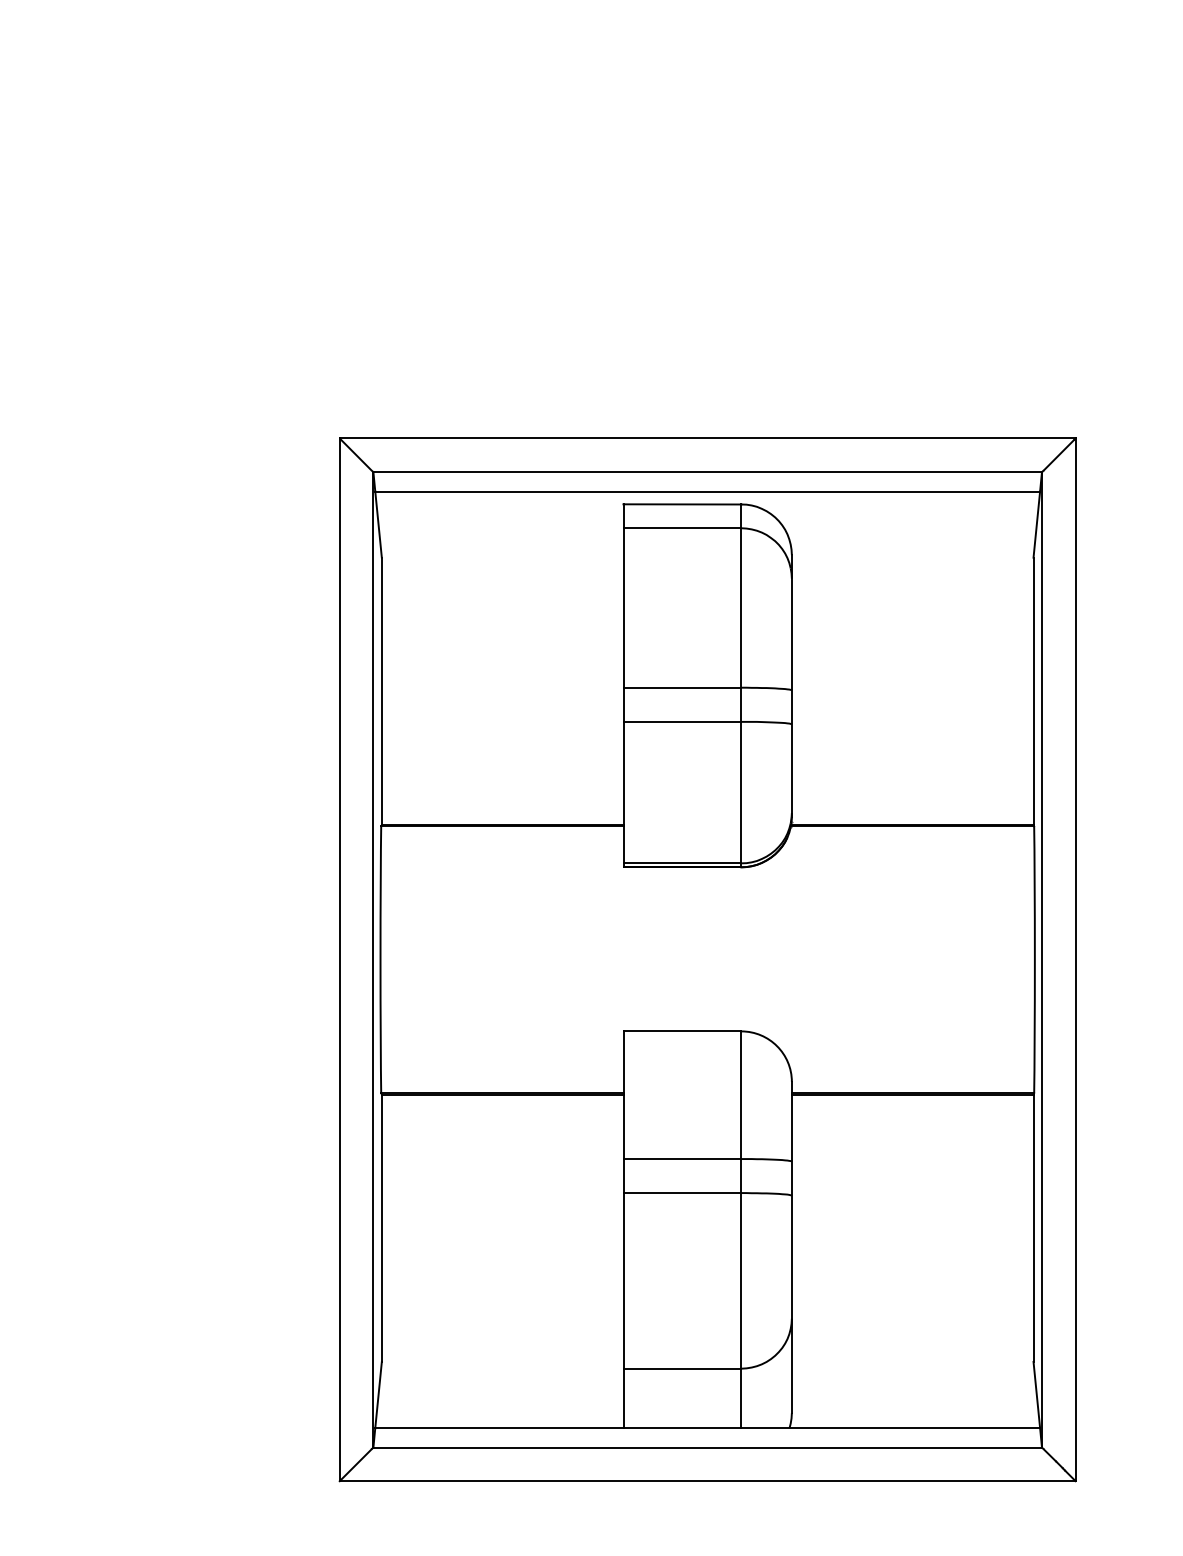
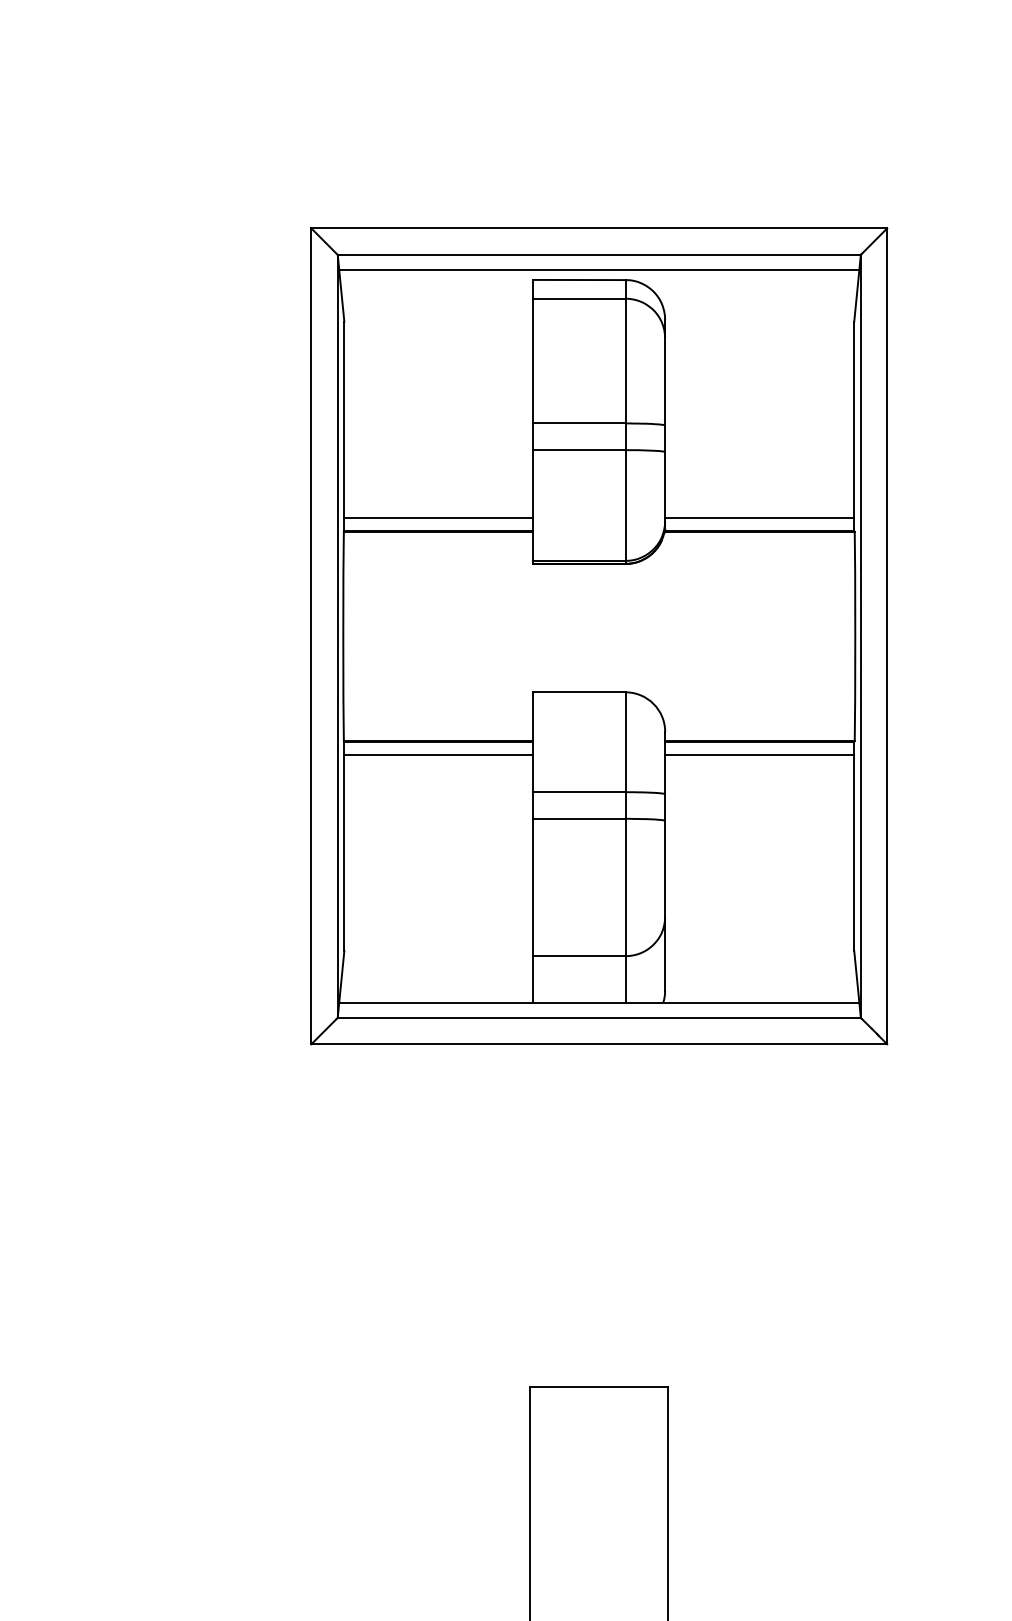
line: (502, 807) -> (438, 517), added
line: (912, 807) -> (759, 517), added
line: (502, 1110) -> (438, 754), added
line: (912, 1110) -> (759, 754), added

